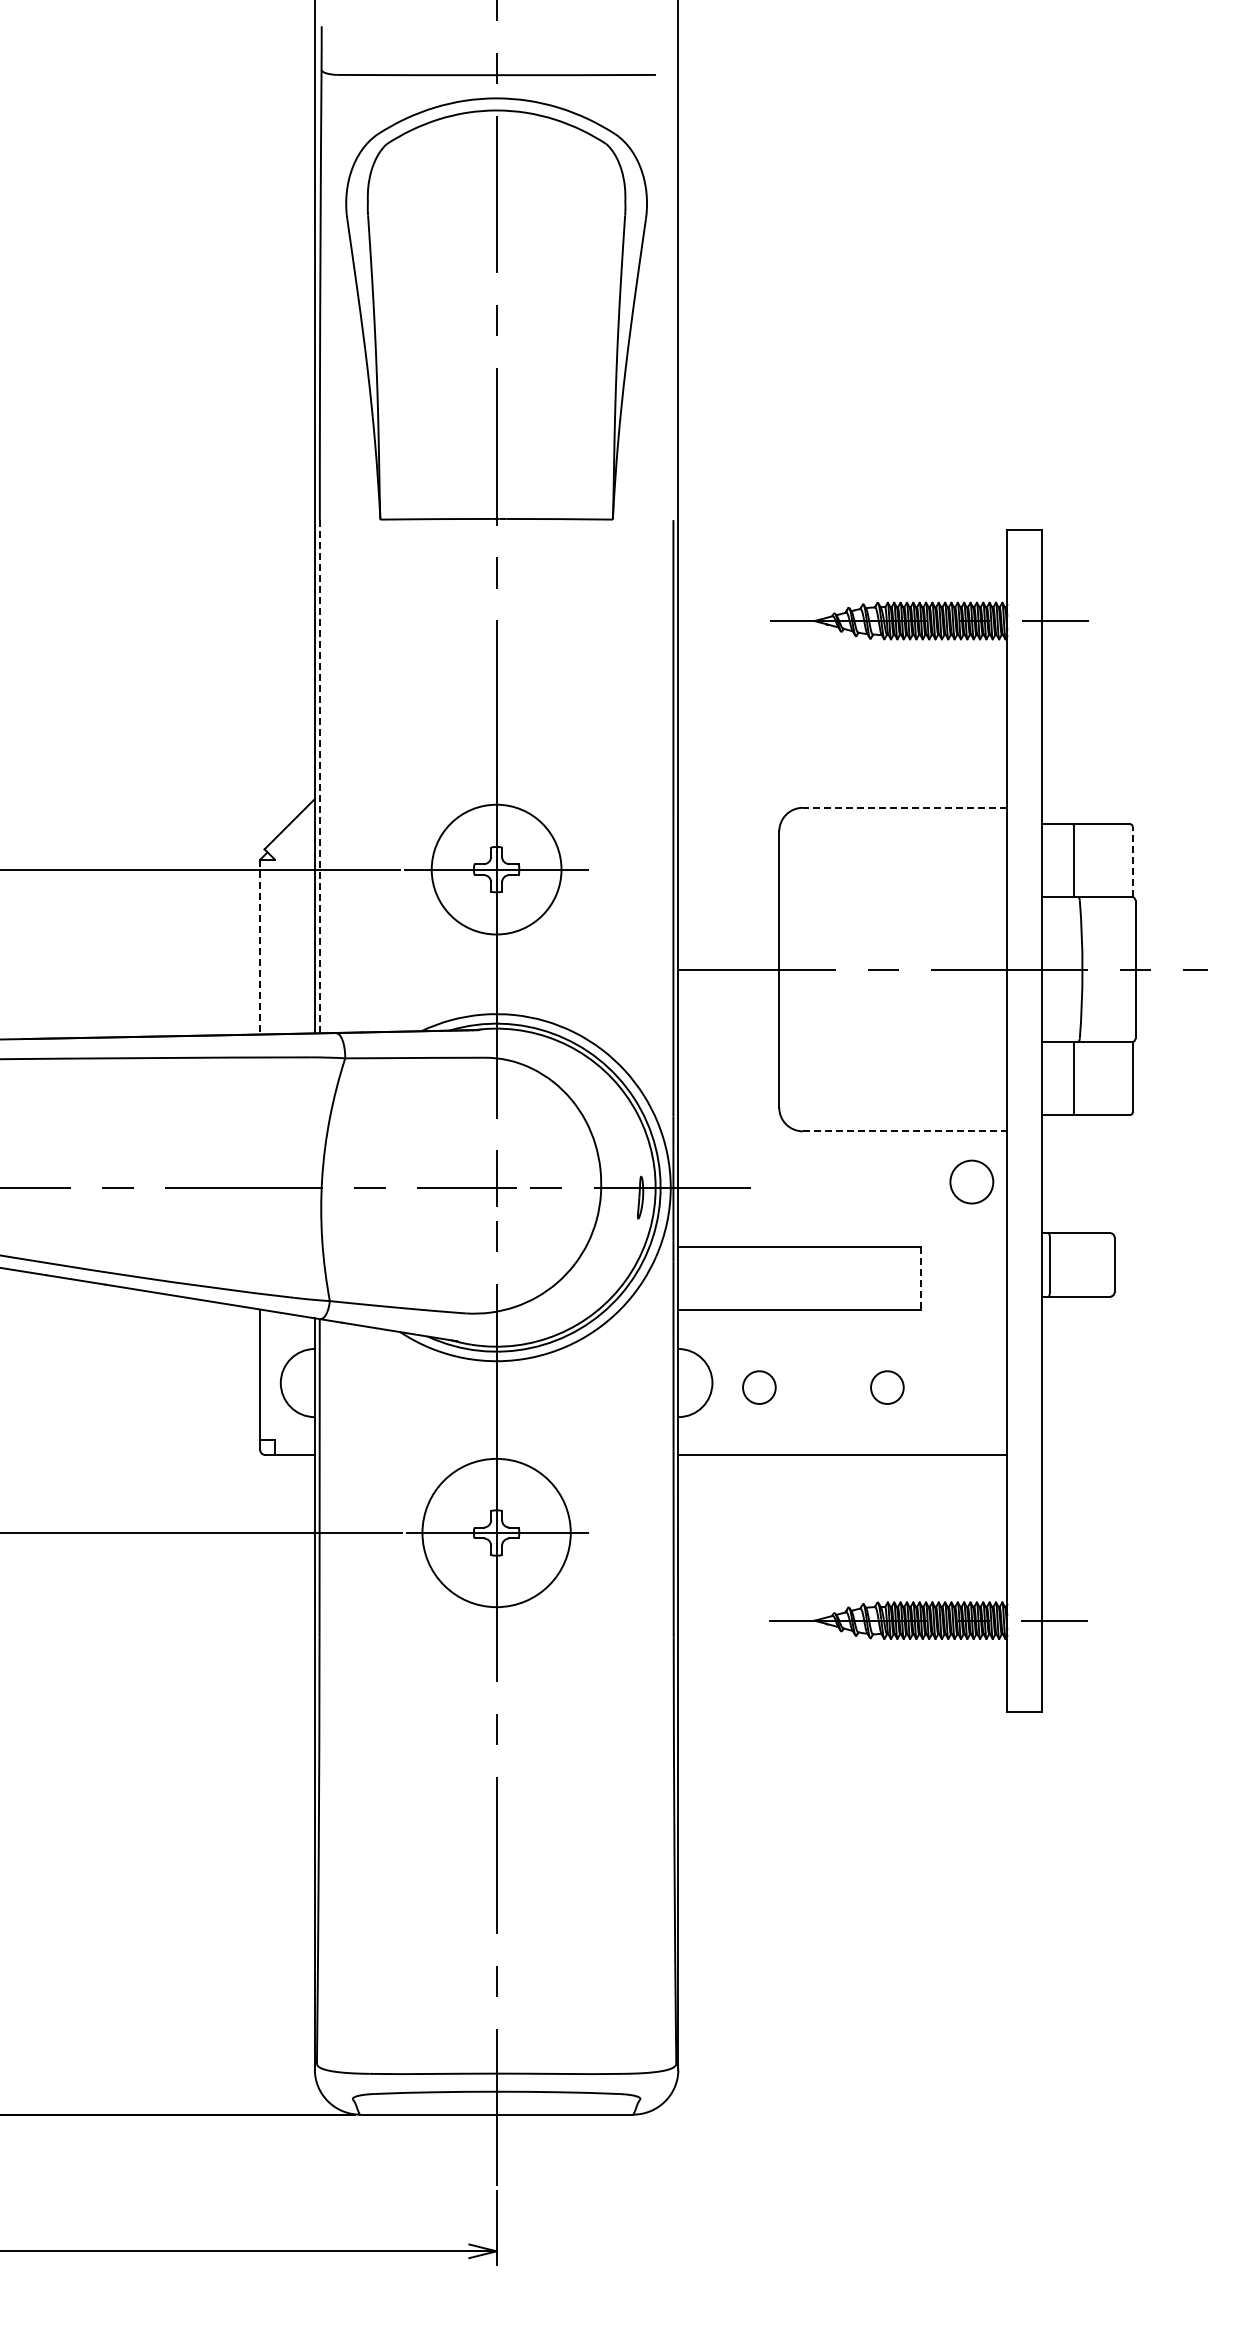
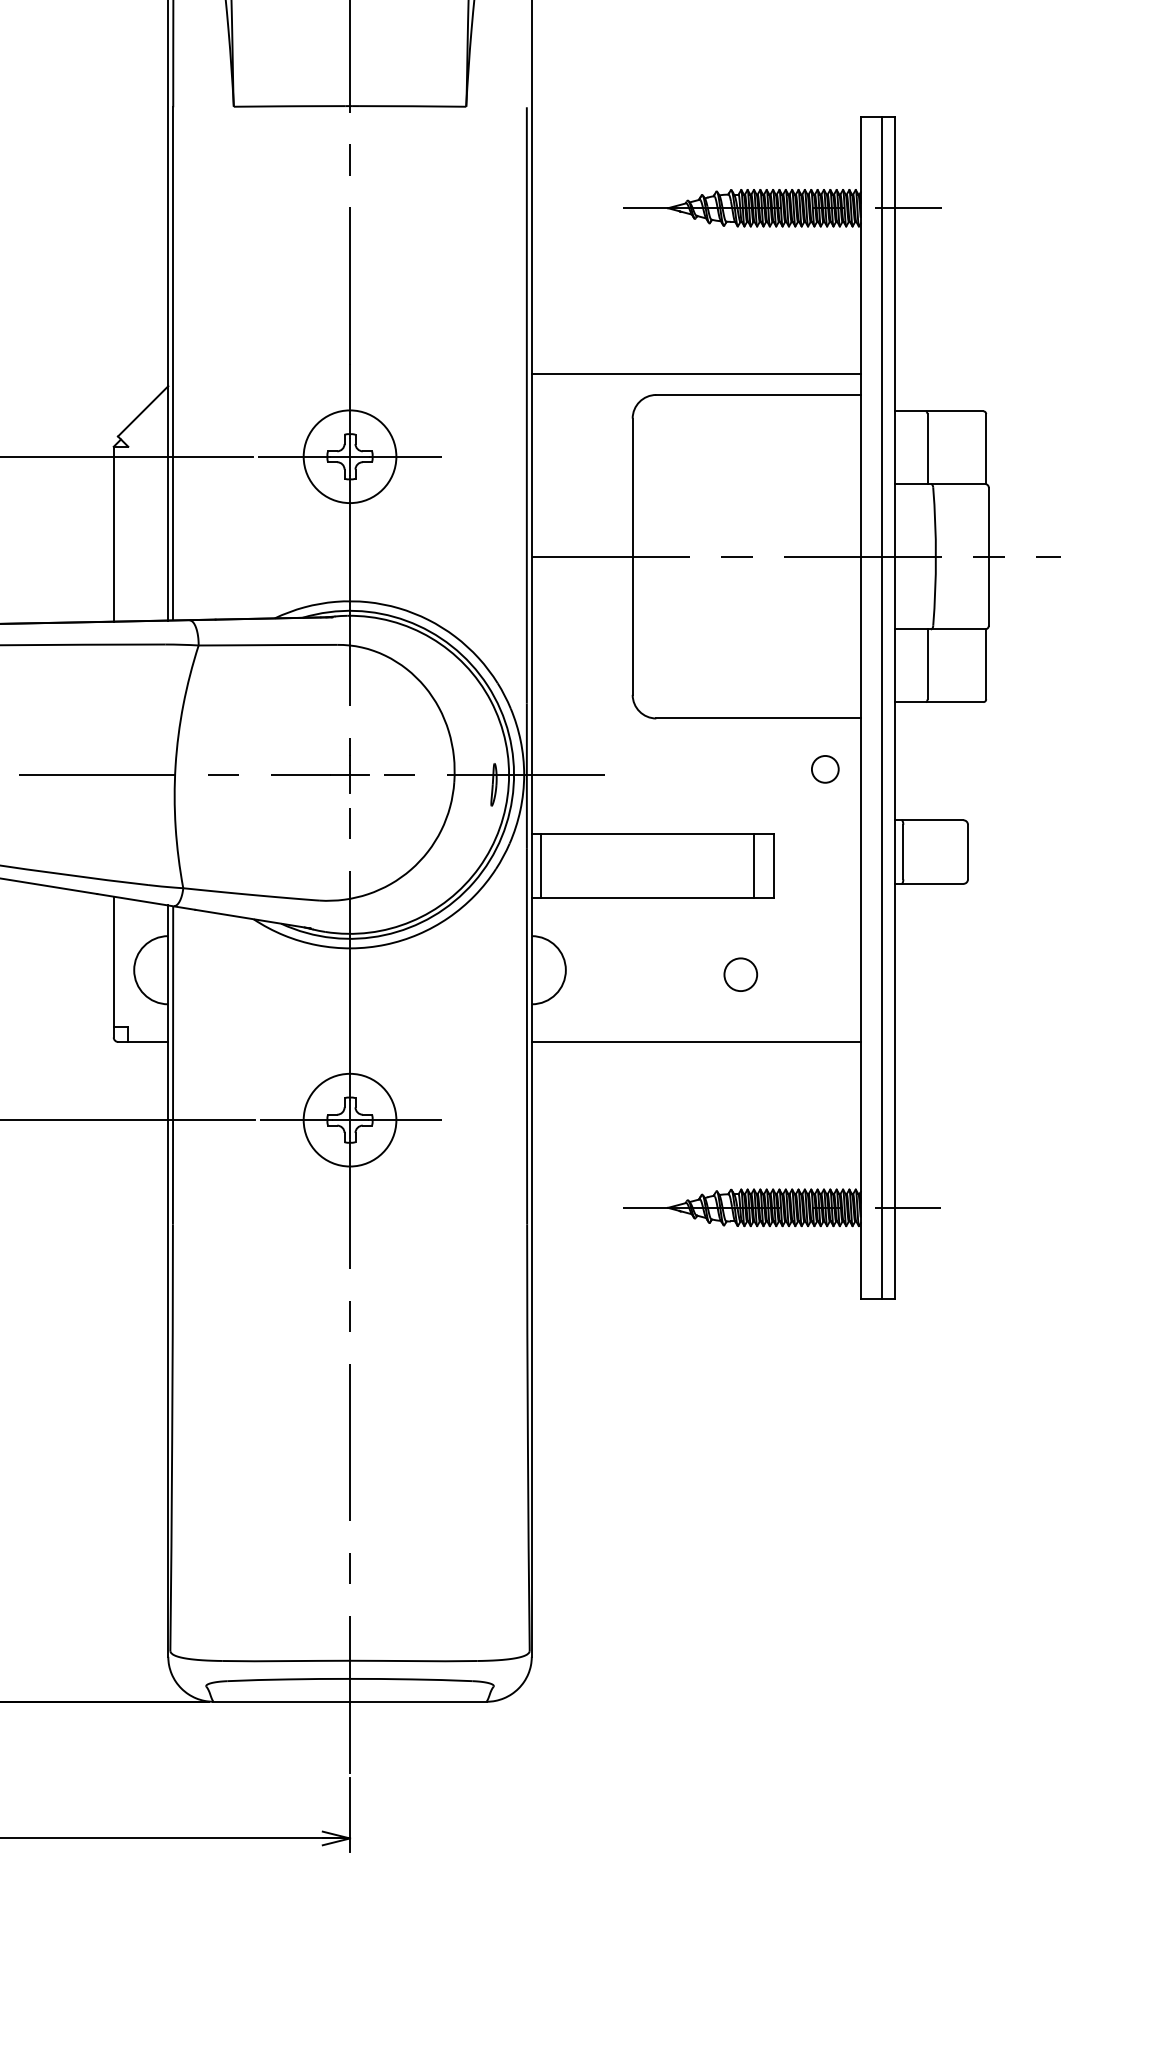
line: (319, 776) -> (172, 363), dashed -> solid
line: (842, 786) -> (695, 373), added
line: (904, 807) -> (757, 394), dashed -> solid
line: (1132, 861) -> (985, 448), dashed -> solid
circle: (496, 869) -> (349, 456), size x0.71
line: (260, 947) -> (113, 534), dashed -> solid
line: (1028, 1120) -> (881, 707), added
line: (905, 1131) -> (758, 718), dashed -> solid
circle: (971, 1182) -> (824, 769), size x0.62
line: (687, 1278) -> (540, 865), added
line: (900, 1278) -> (753, 865), added
line: (920, 1278) -> (773, 865), dashed -> solid
circle: (759, 1387) -> (612, 974), removed
circle: (496, 1532) -> (349, 1119), size x0.62

